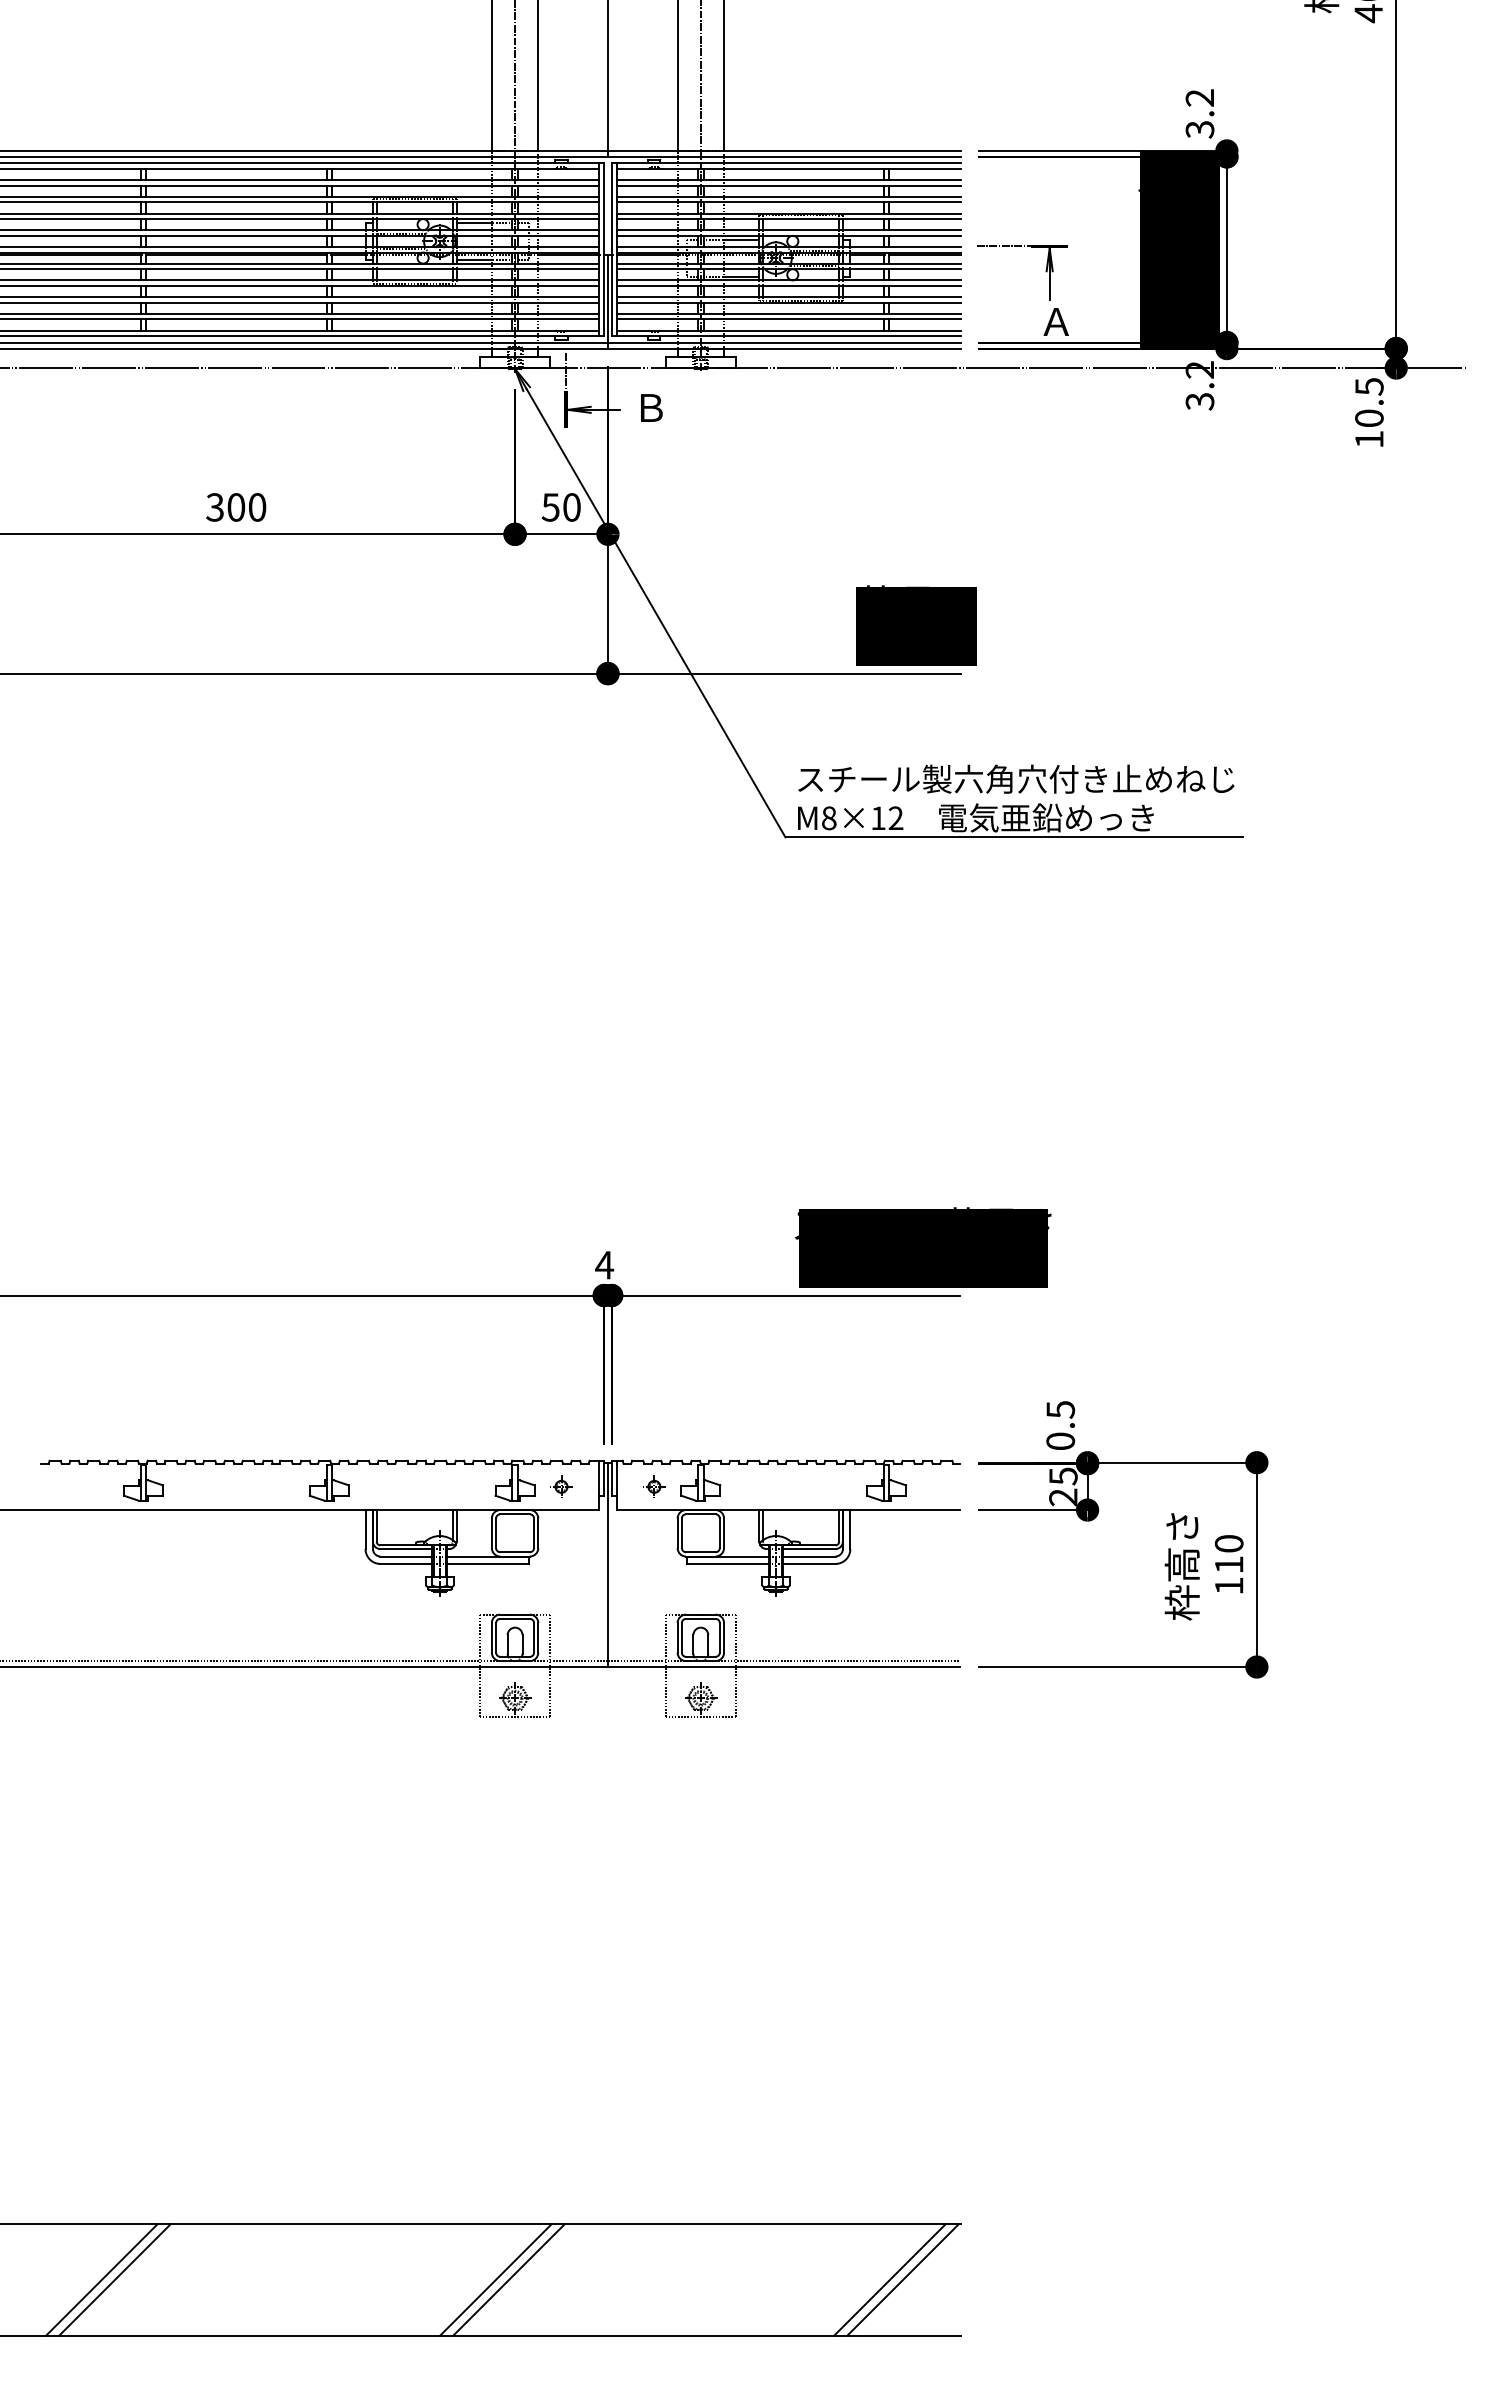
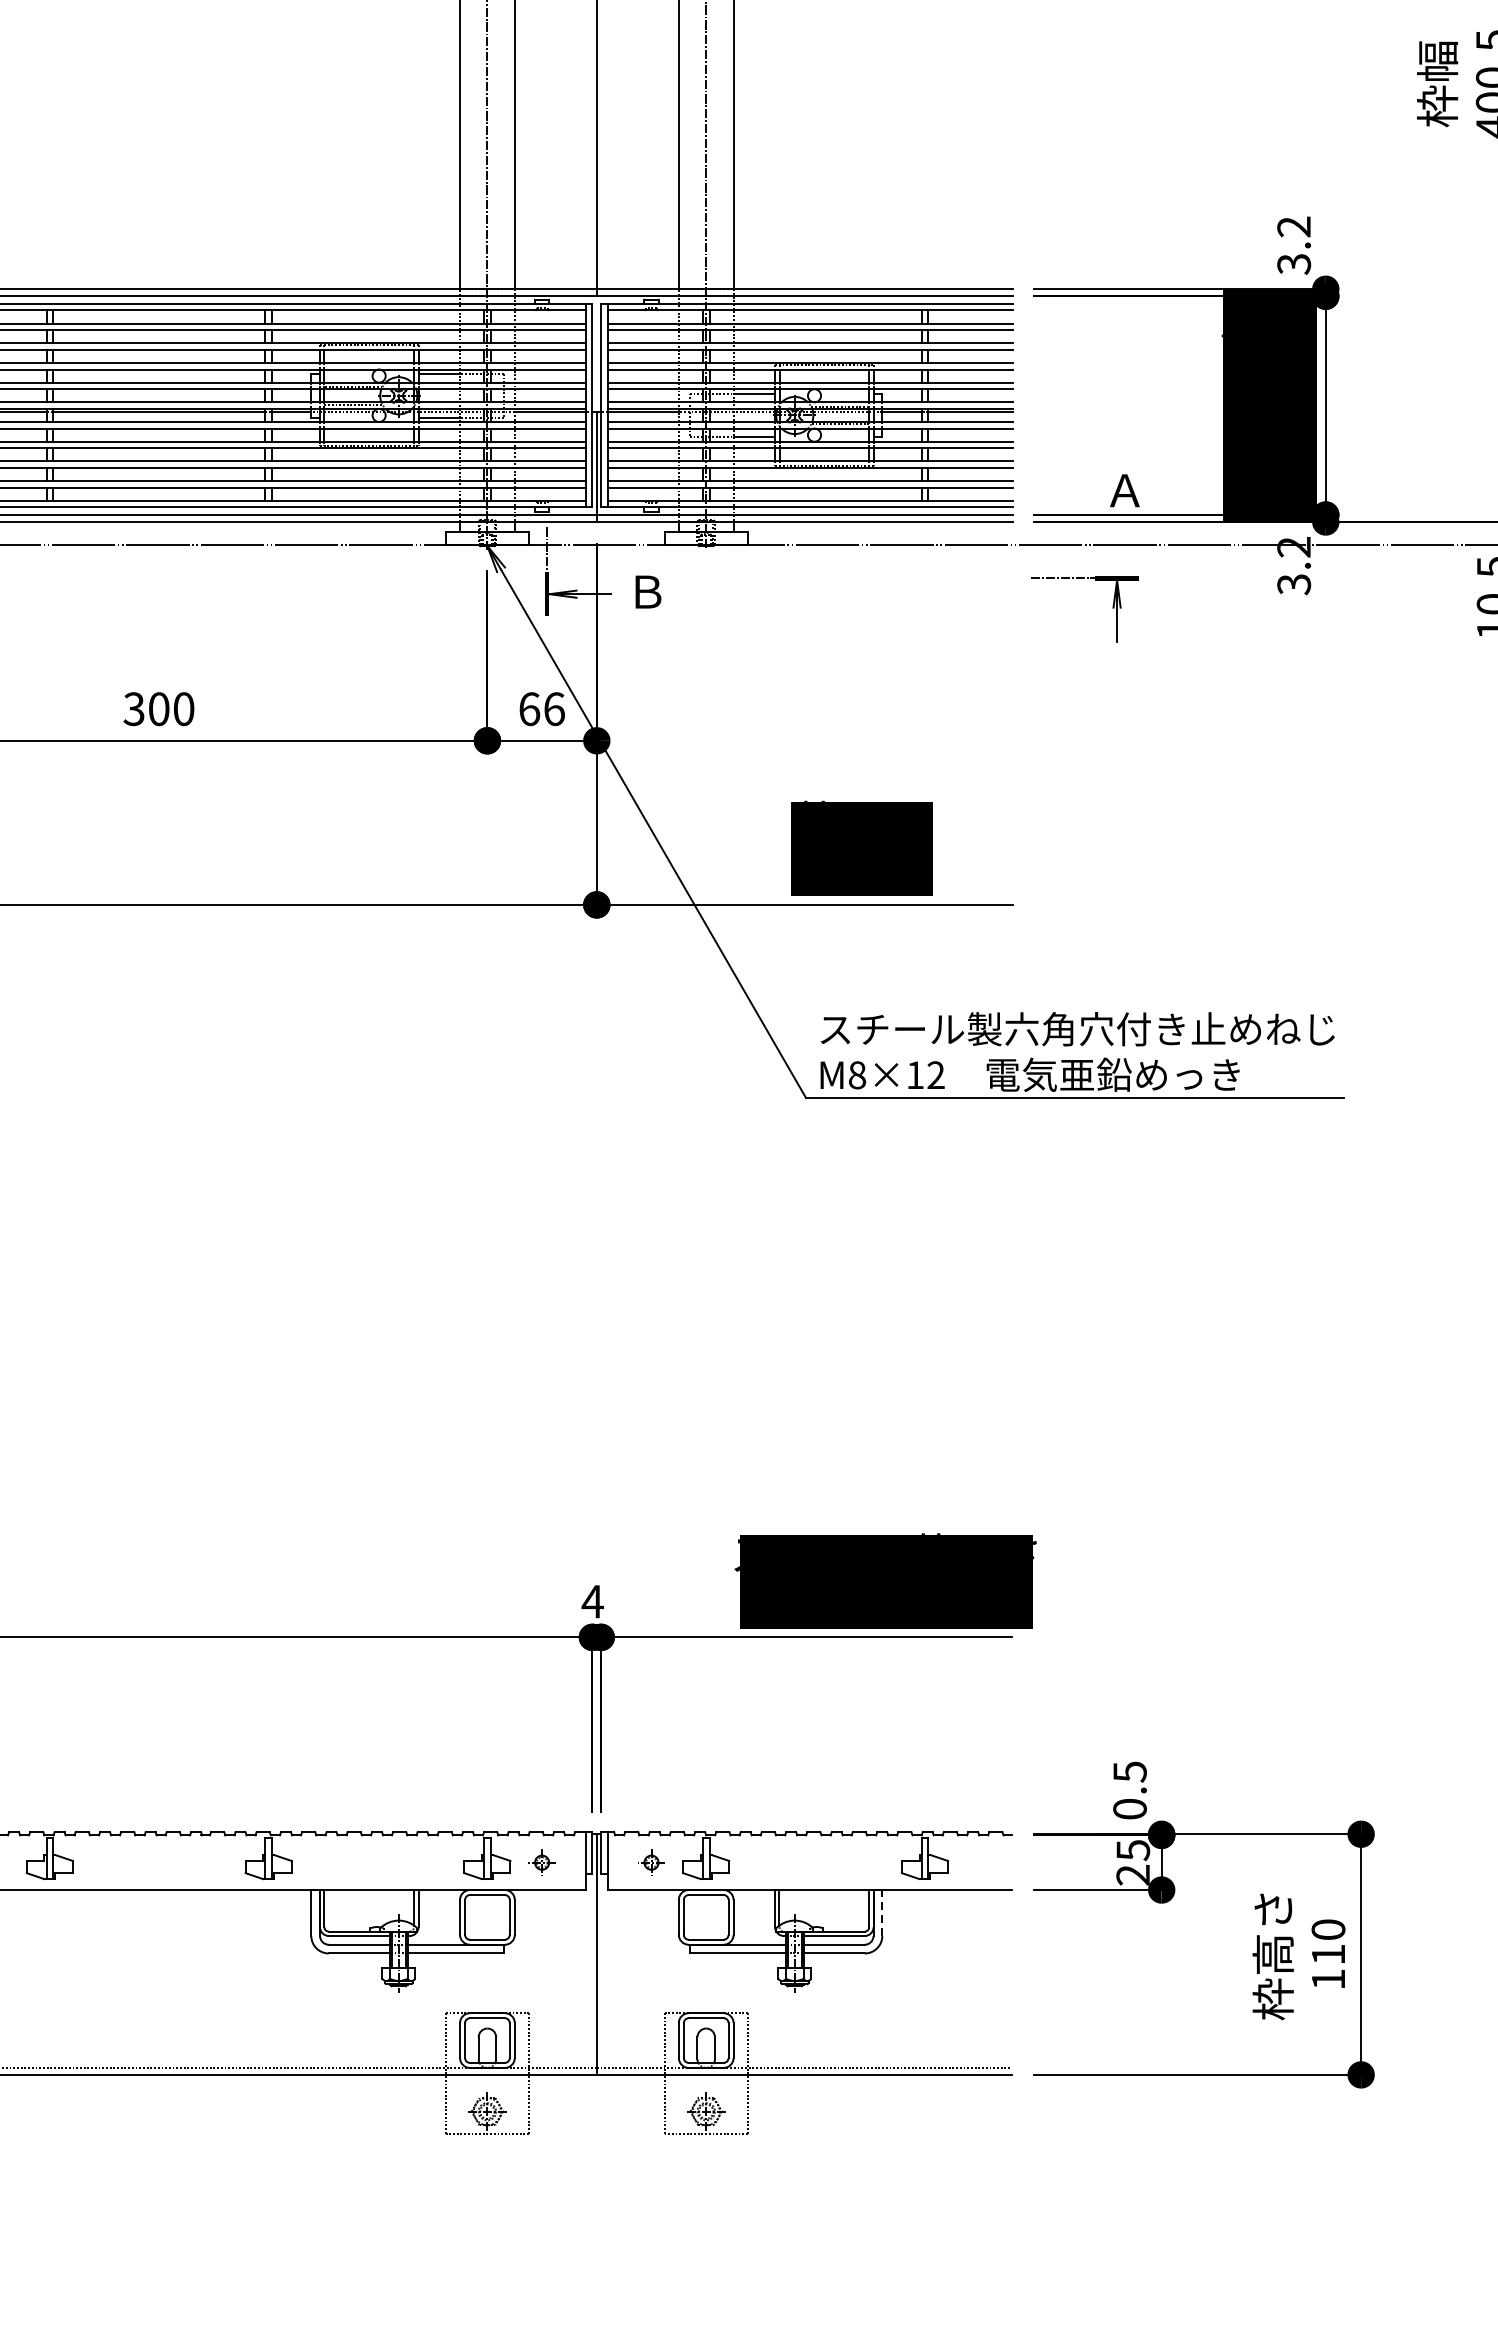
part: (1045, 271) -> (1112, 607), moved
text: (560, 507) -> (540, 709), 50 -> 66
text: (916, 625) -> (862, 848), moved
text: (922, 1247) -> (884, 1580), moved
line: (850, 1529) -> (882, 1912), solid -> dashed

